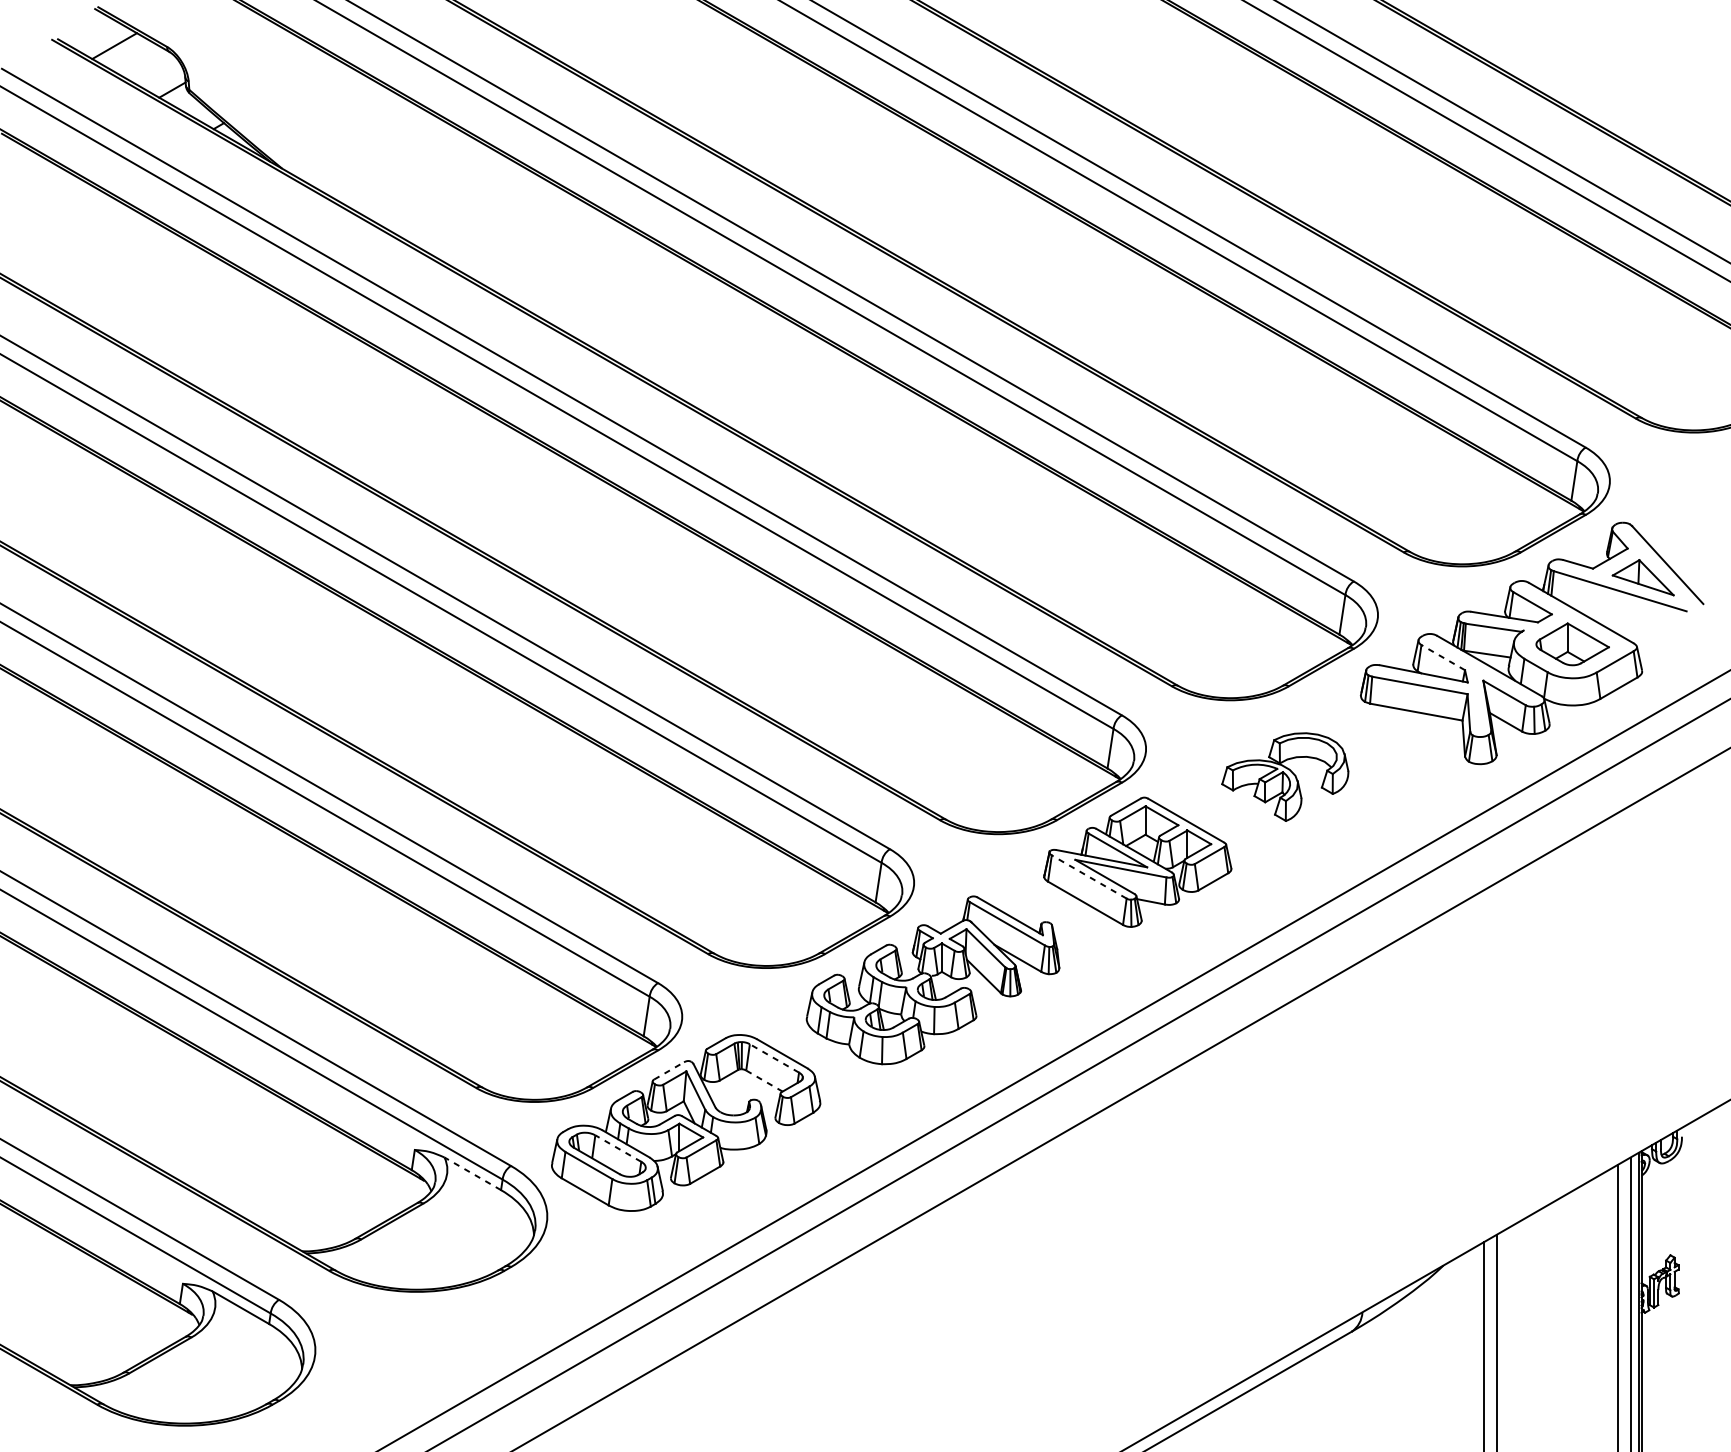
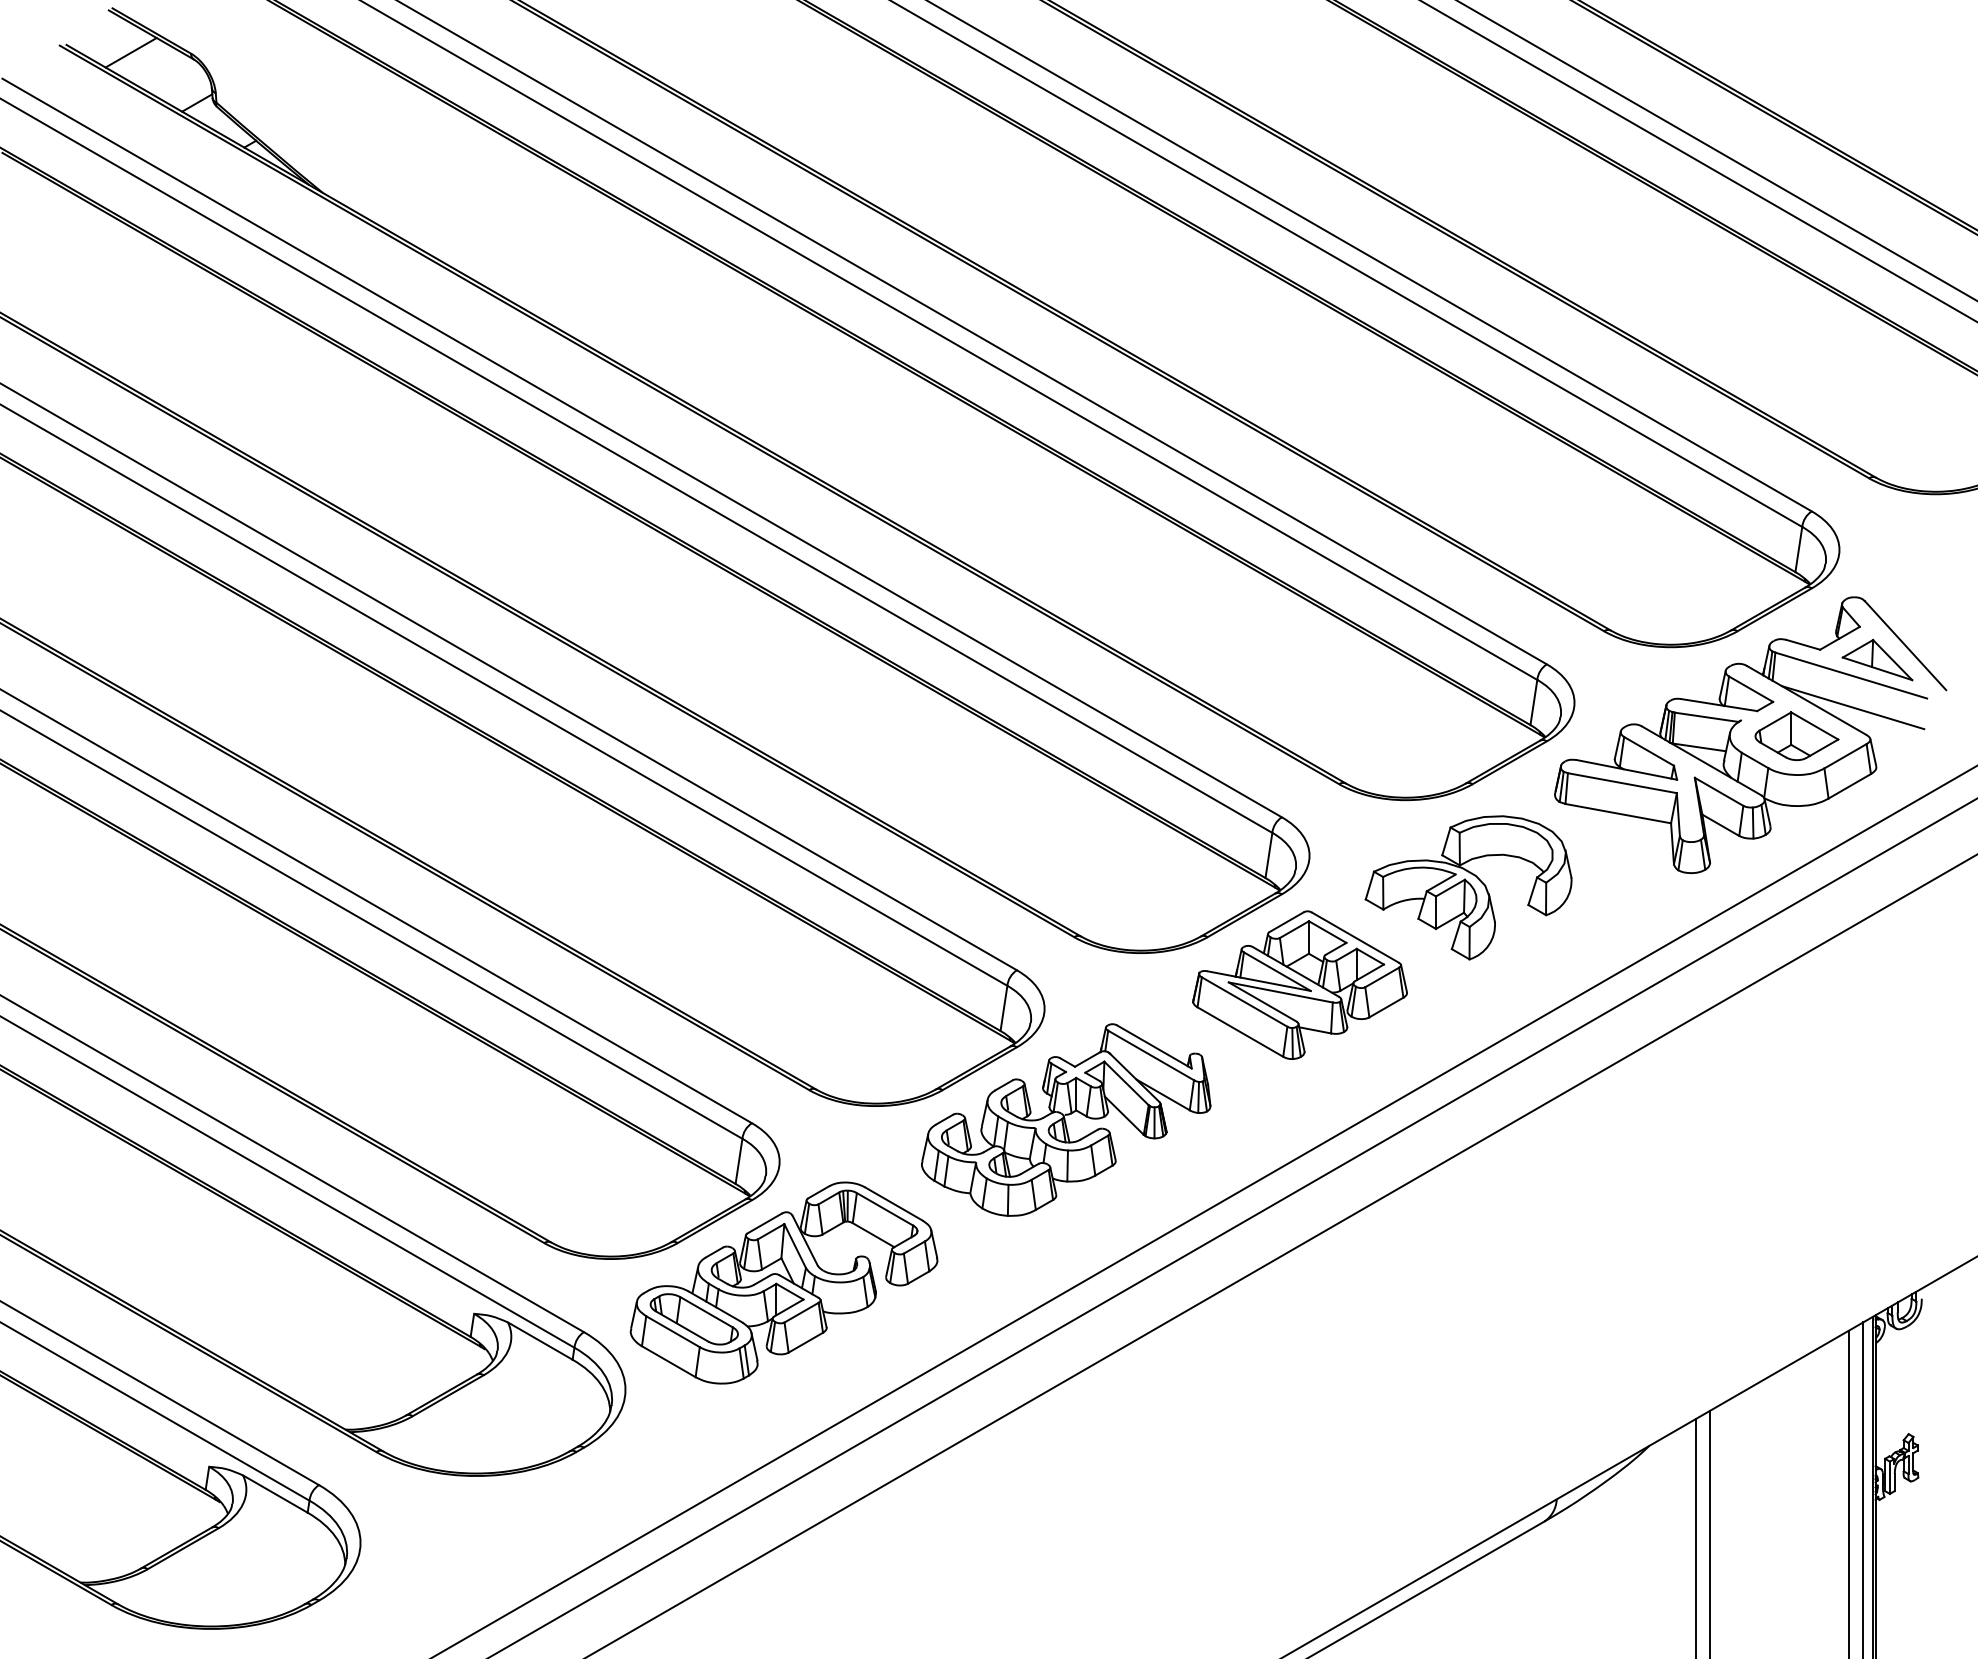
line: (1621, 619) -> (1852, 707), added
line: (1443, 657) -> (1649, 751), dashed -> solid
part: (1285, 776) -> (1468, 887), size x1.43
line: (1089, 876) -> (1244, 1001), dashed -> solid
line: (774, 1058) -> (884, 1209), dashed -> solid
line: (668, 1070) -> (764, 1223), dashed -> solid
line: (764, 1081) -> (873, 1235), dashed -> solid
line: (618, 1148) -> (706, 1312), dashed -> solid
line: (472, 1173) -> (539, 1340), dashed -> solid

